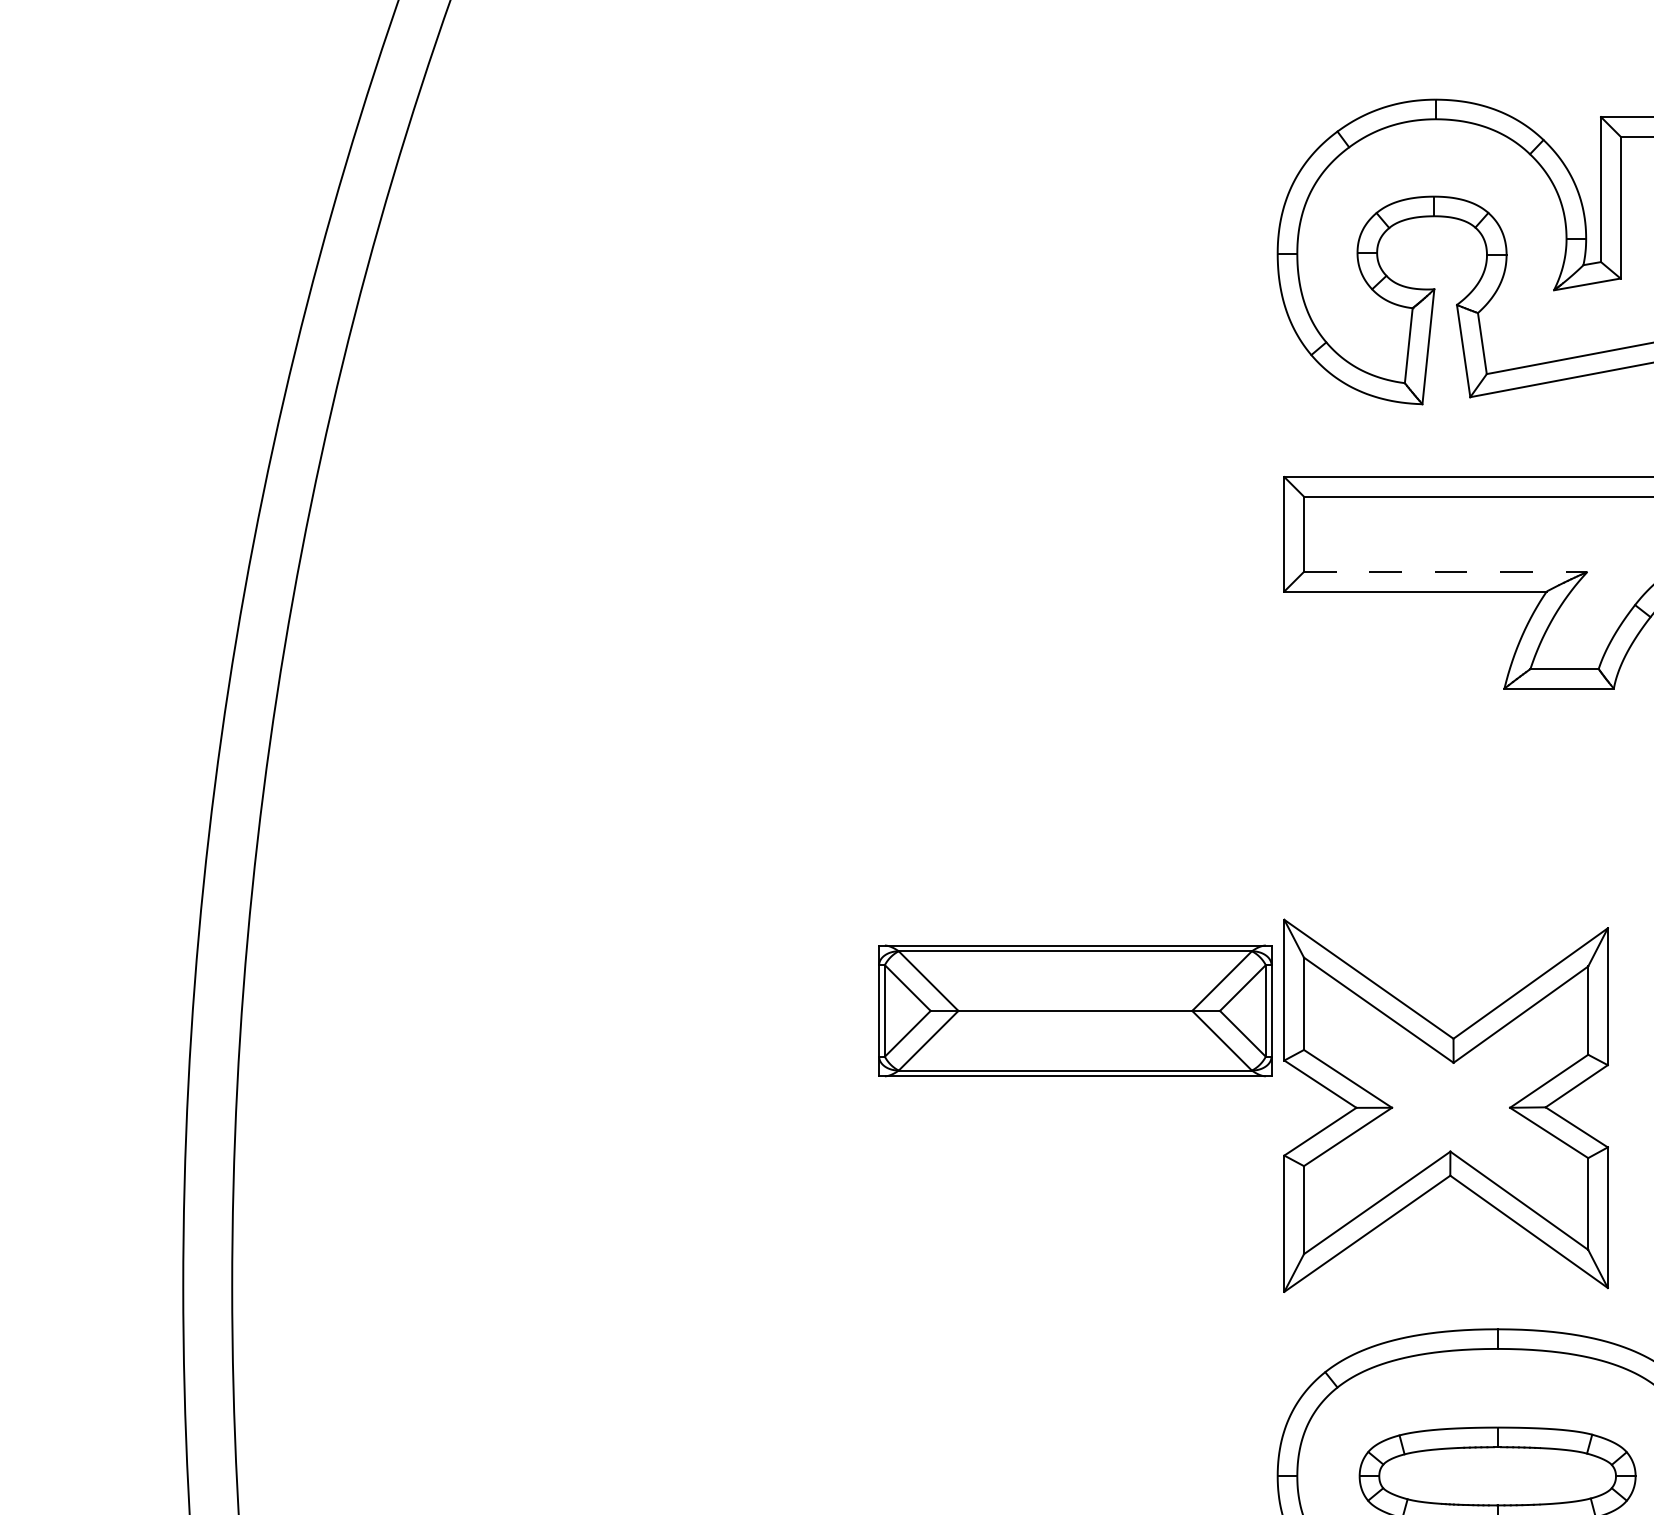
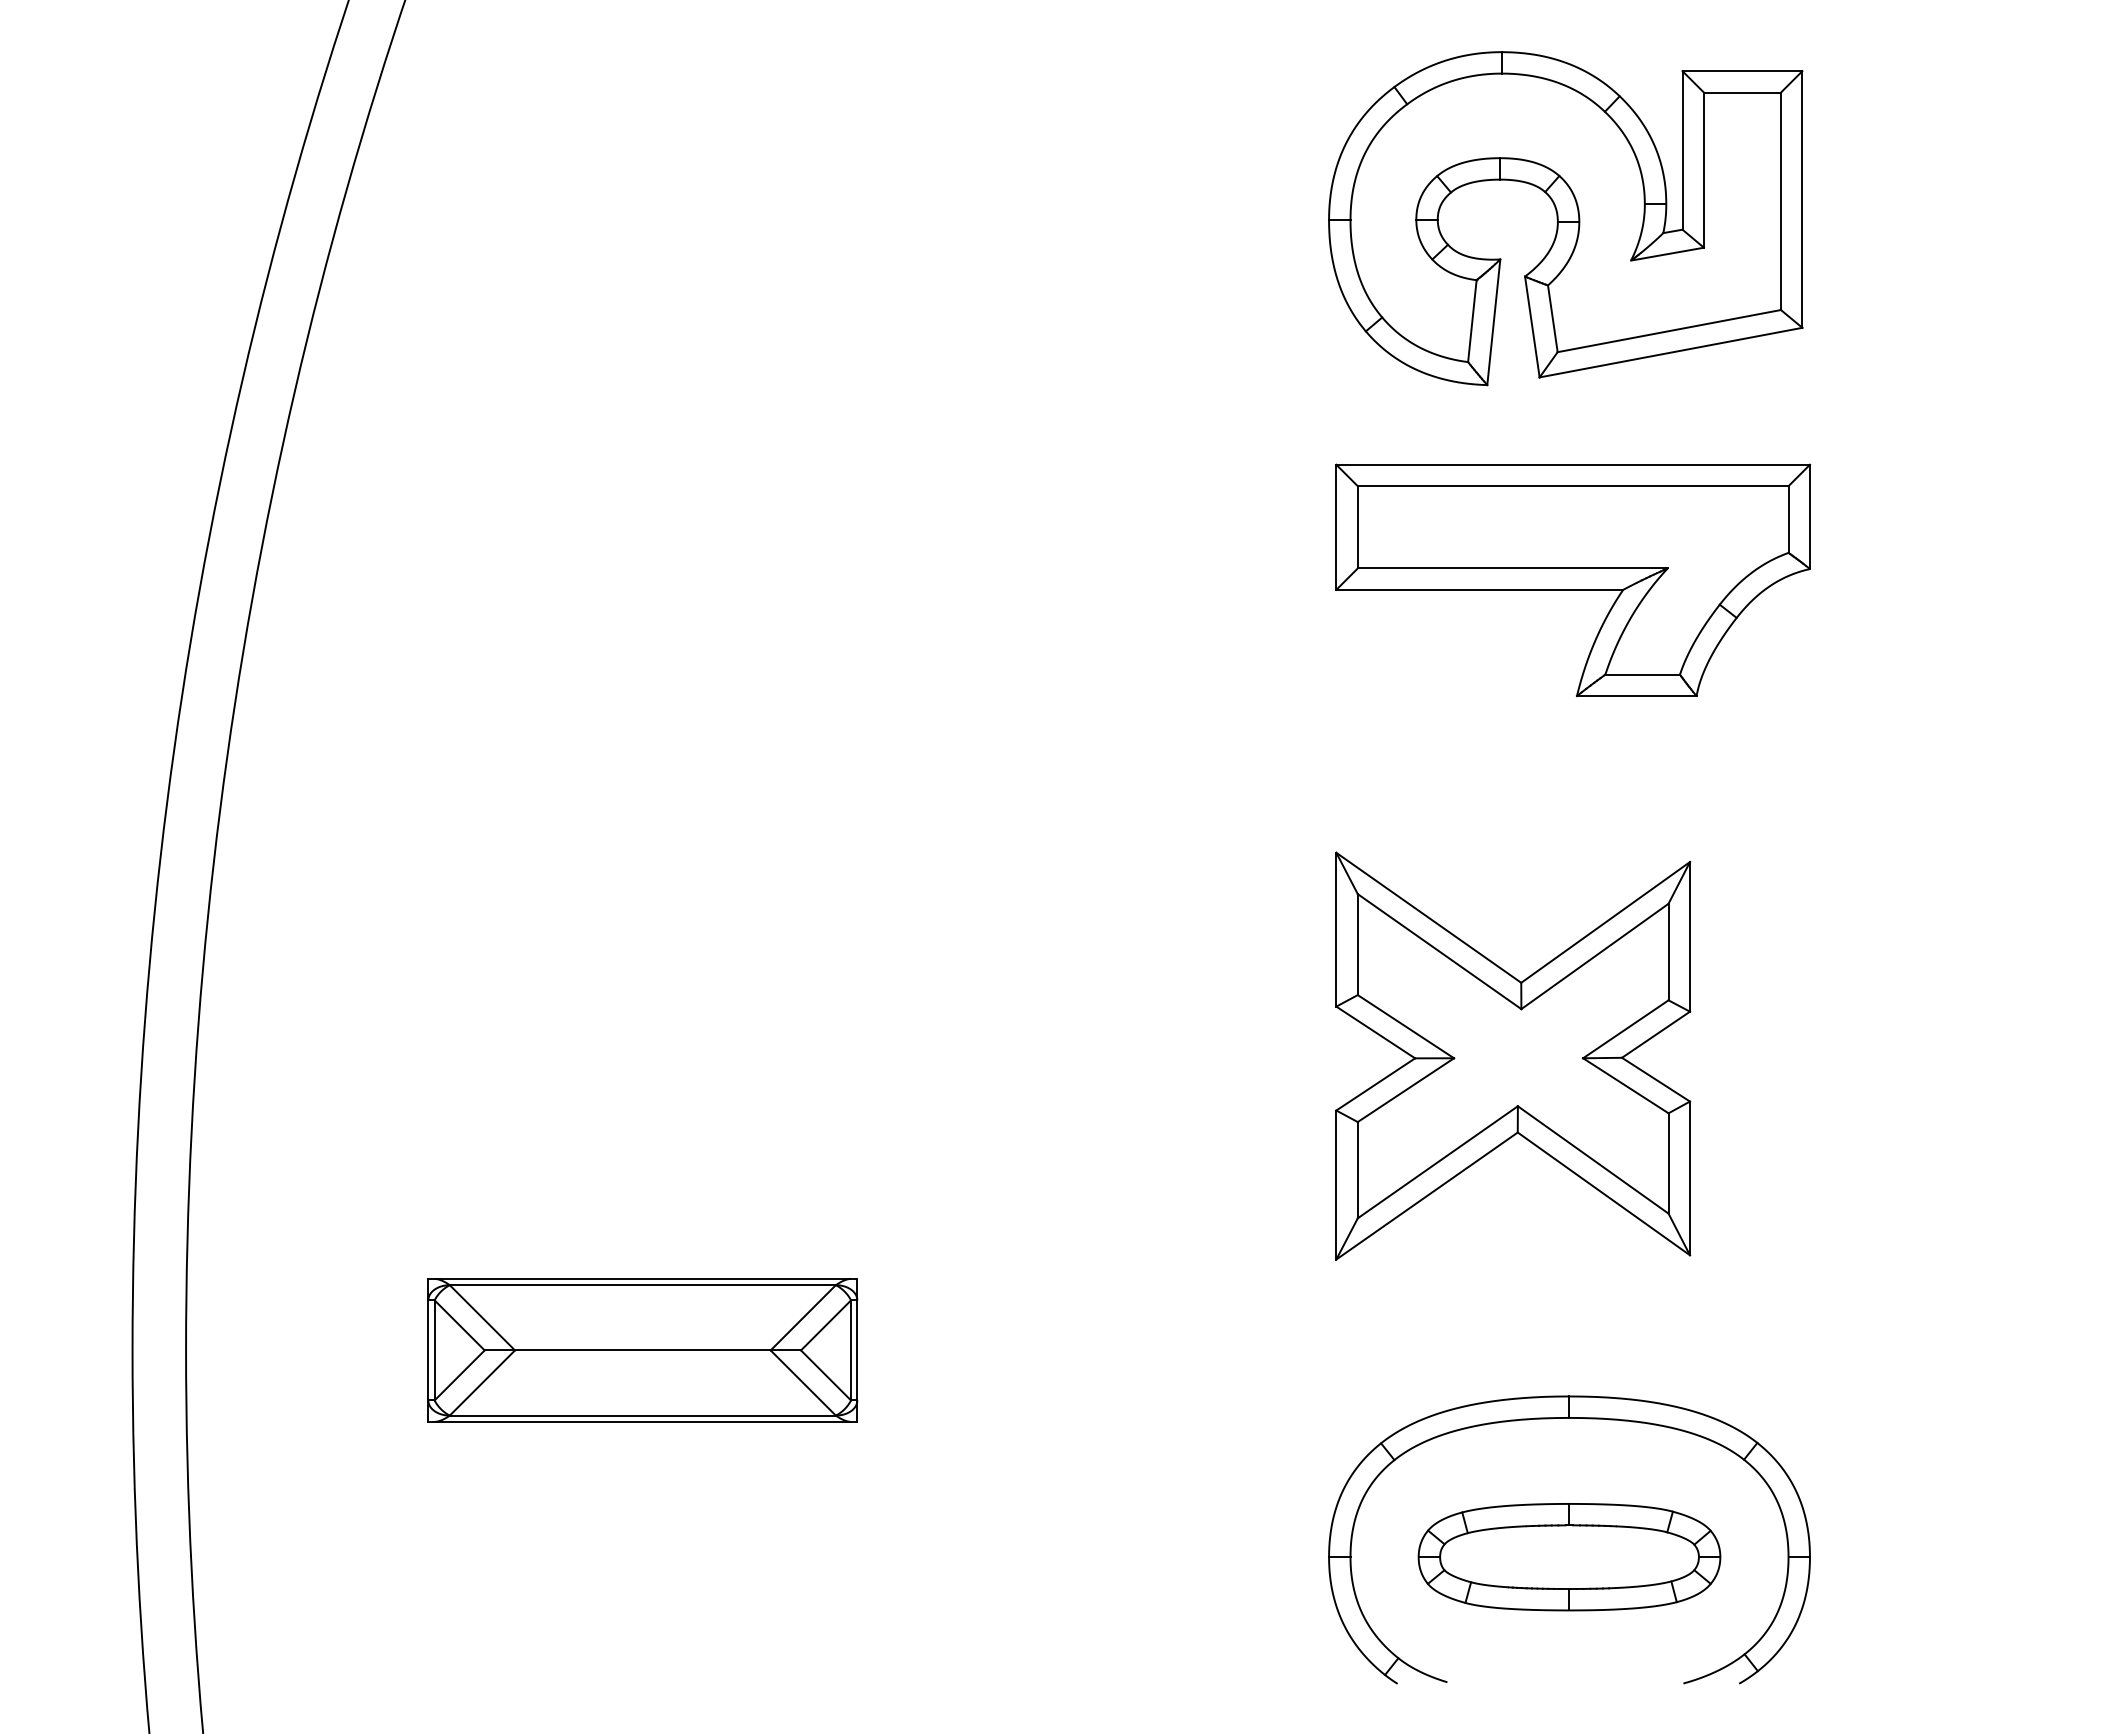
line: (1445, 571) -> (1512, 568), dashed -> solid
part: (1075, 1011) -> (642, 1350), moved
part: (1446, 1105) -> (1513, 1055), moved

